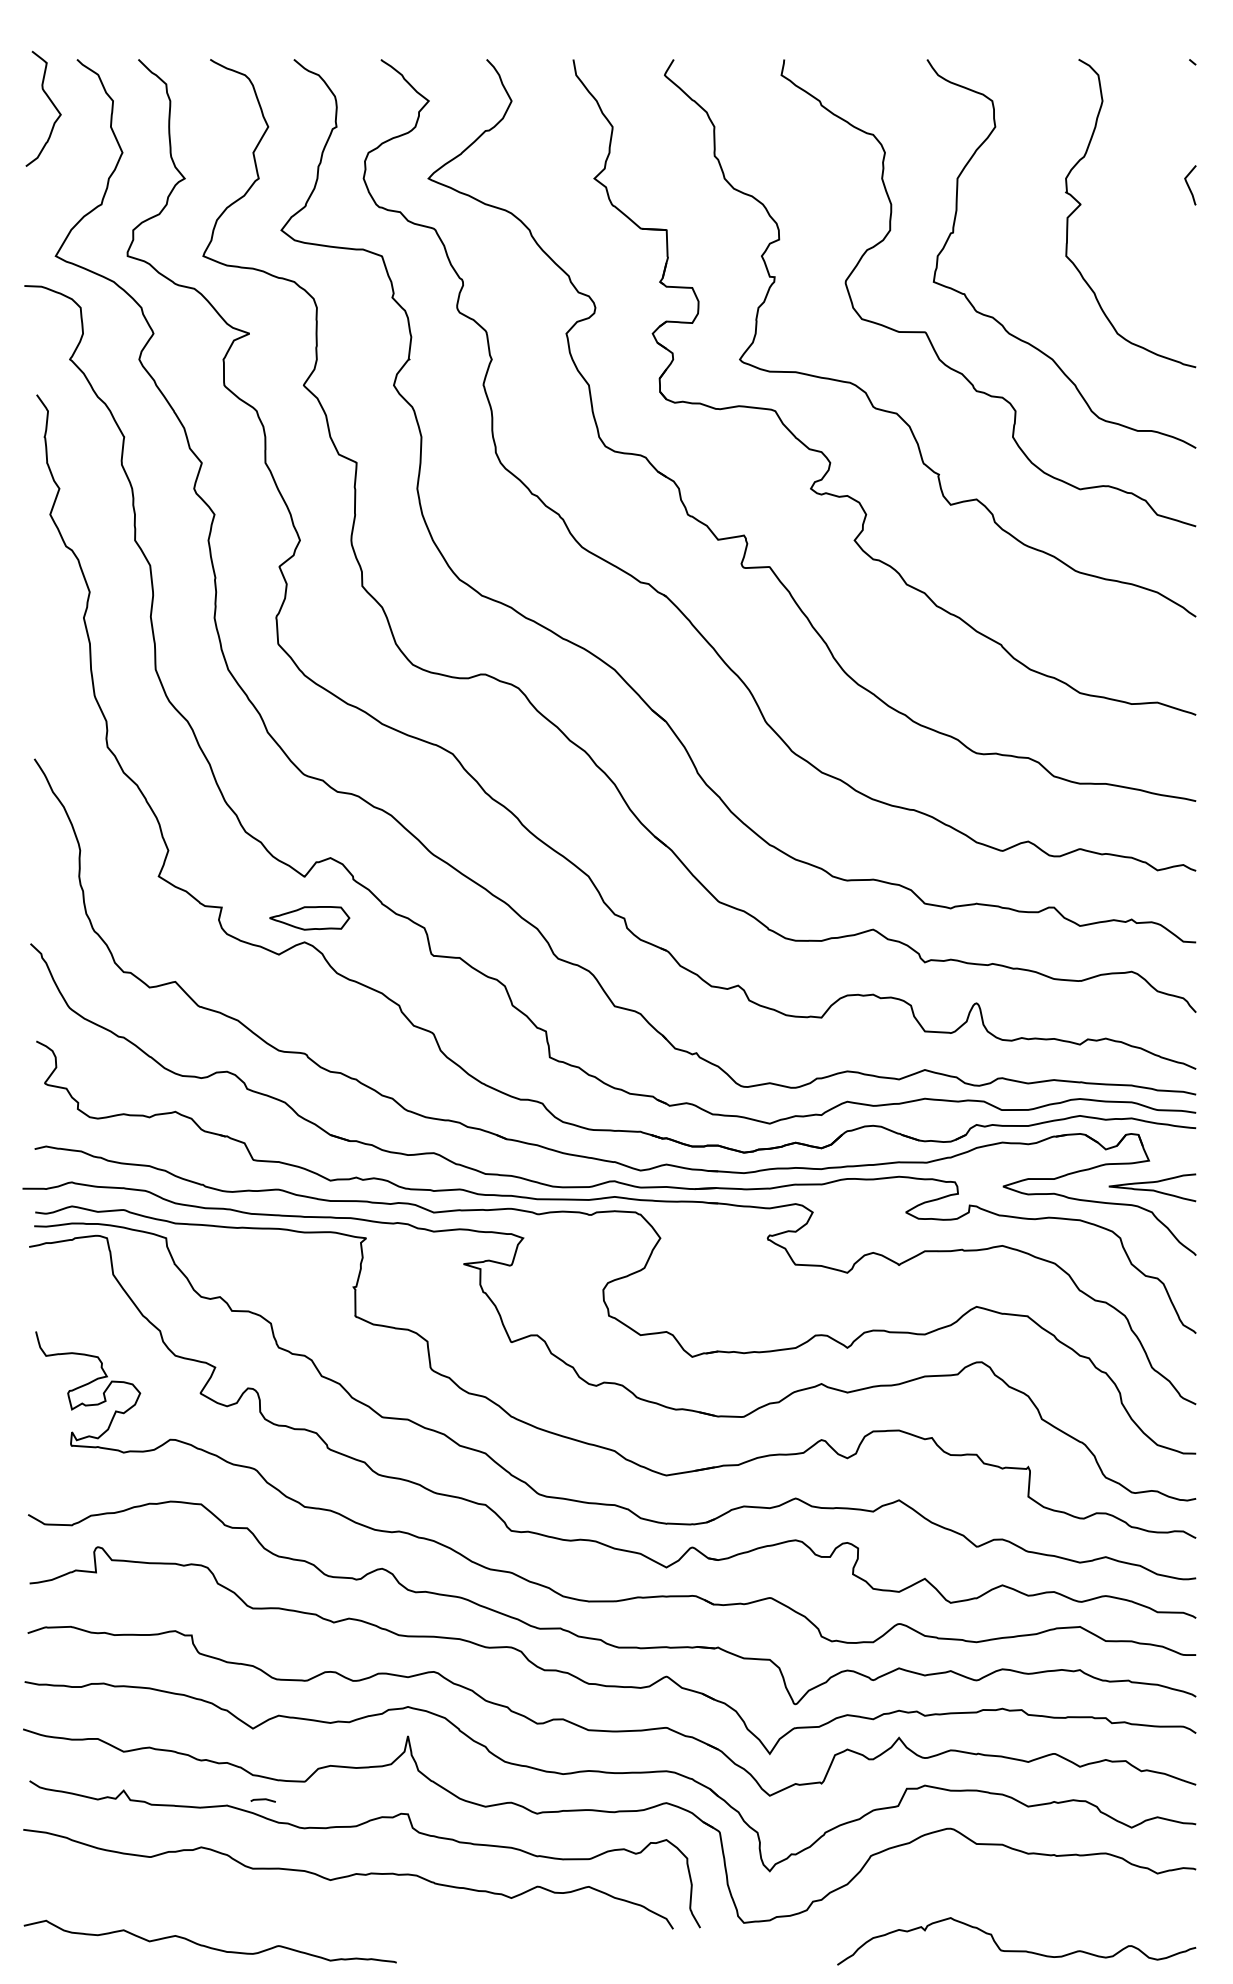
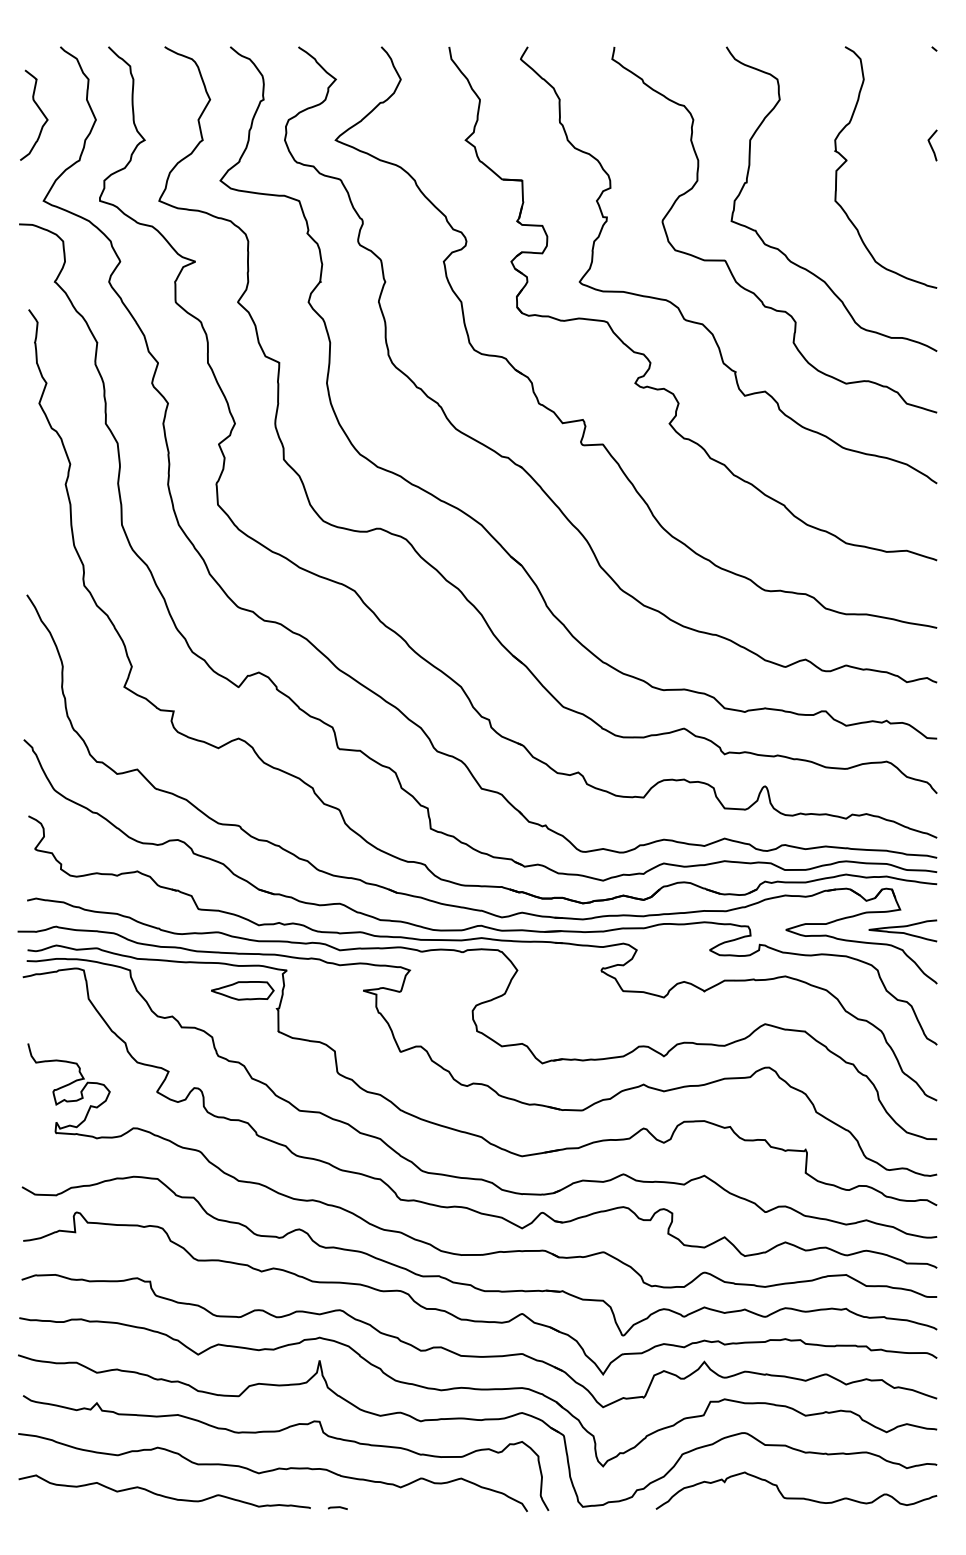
curve: (51, 103) -> (40, 111), moved
part: (309, 918) -> (242, 991), moved
line: (262, 1800) -> (337, 1508), moved
curve: (206, 1945) -> (161, 1494), moved
curve: (1016, 1950) -> (796, 1497), moved

